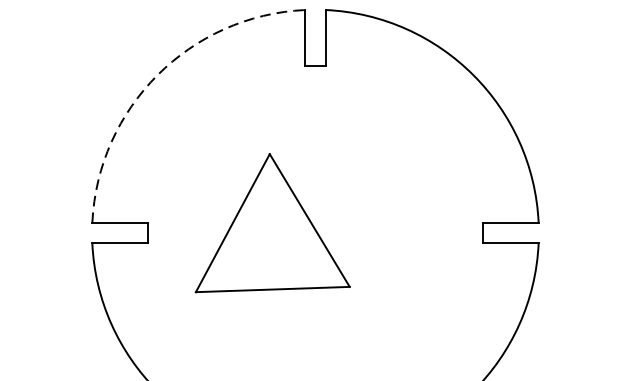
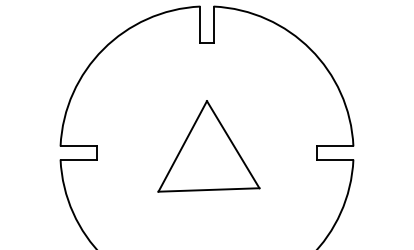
arc: (157, 75) -> (103, 49), dashed -> solid
part: (272, 223) -> (208, 146), moved

